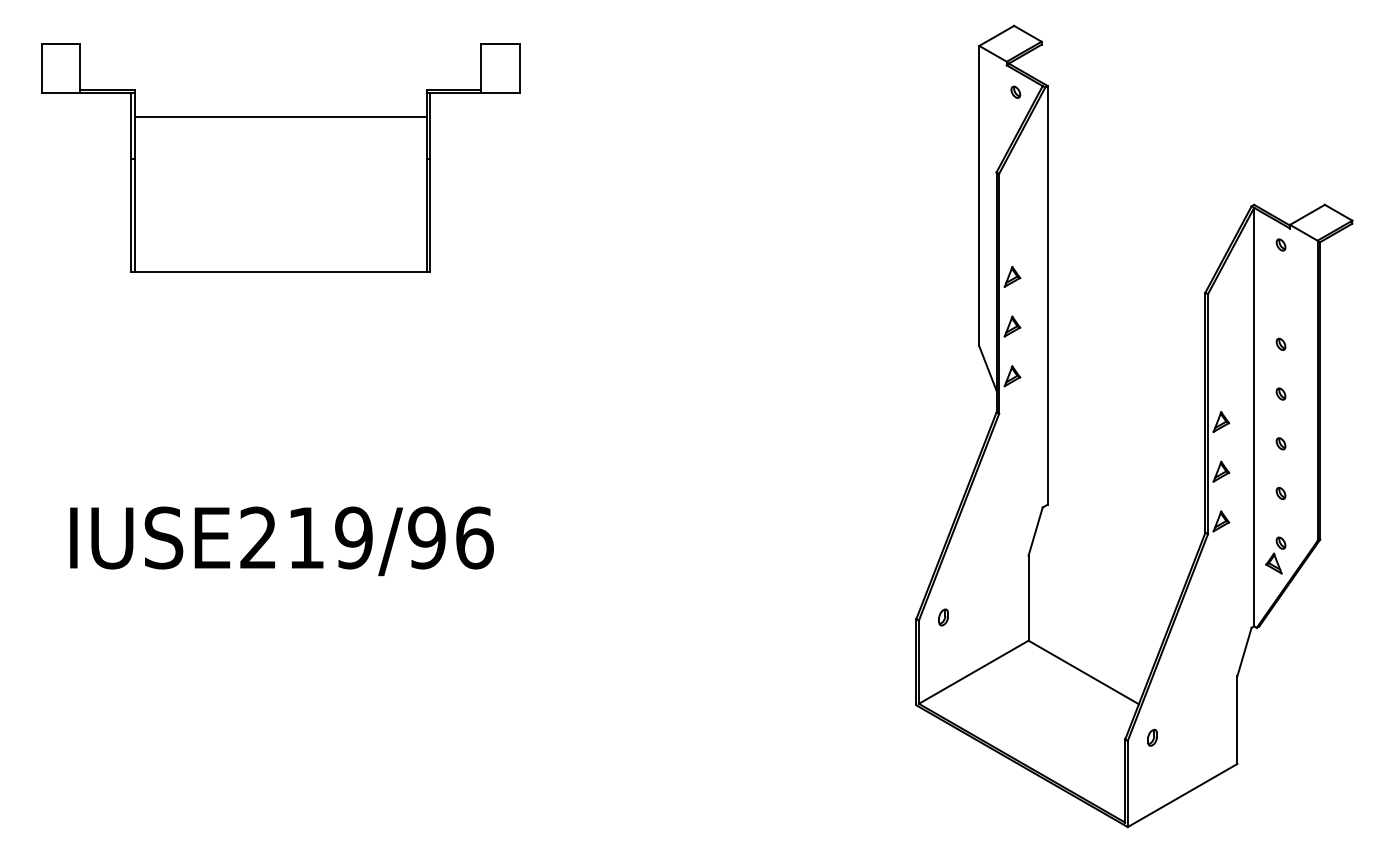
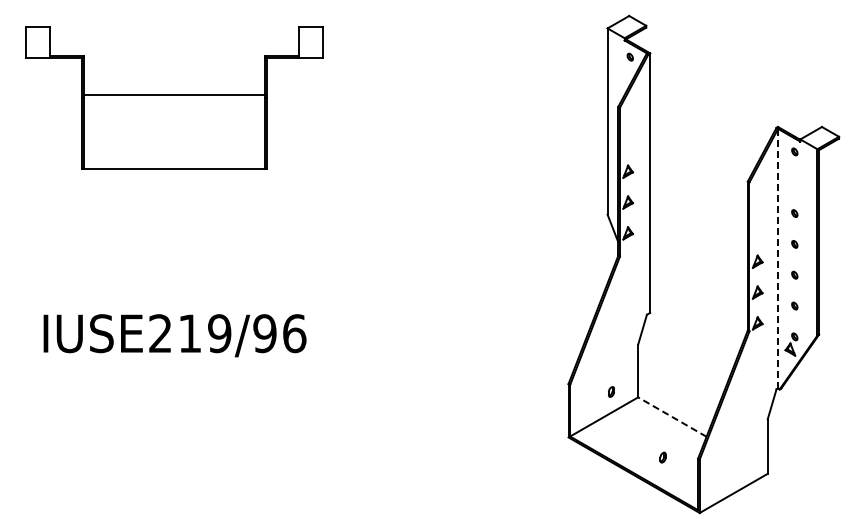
line: (279, 116) -> (173, 94), moved
line: (1254, 416) -> (778, 258), solid -> dashed
part: (943, 616) -> (611, 391), moved
line: (1082, 671) -> (671, 416), solid -> dashed
part: (1151, 737) -> (662, 457), moved

